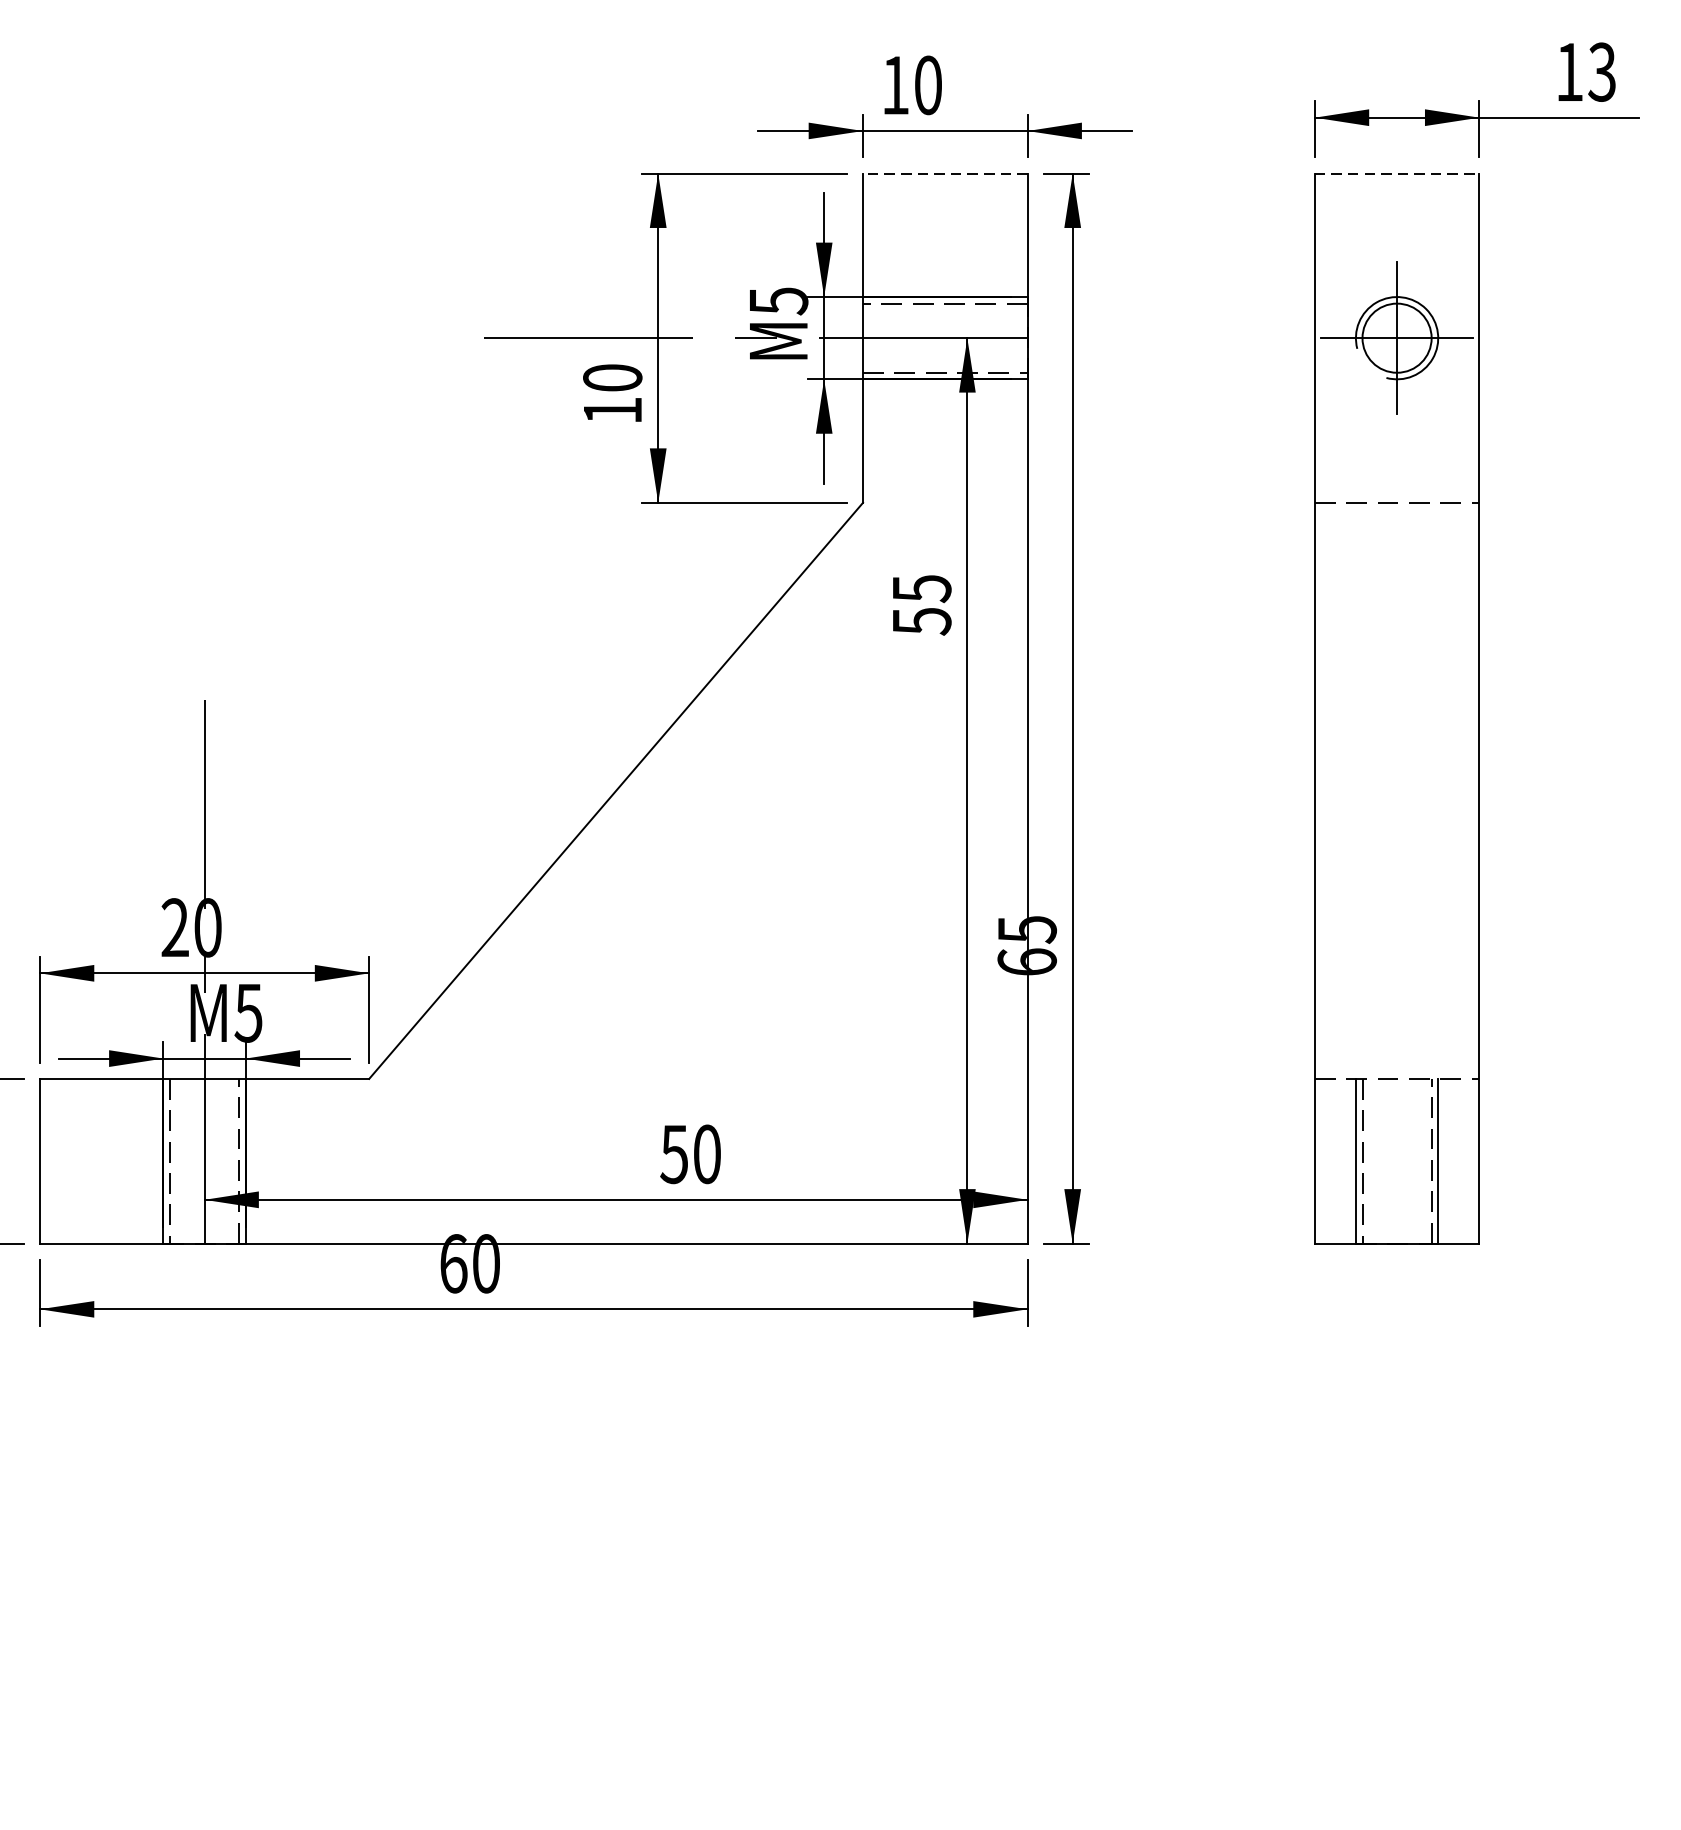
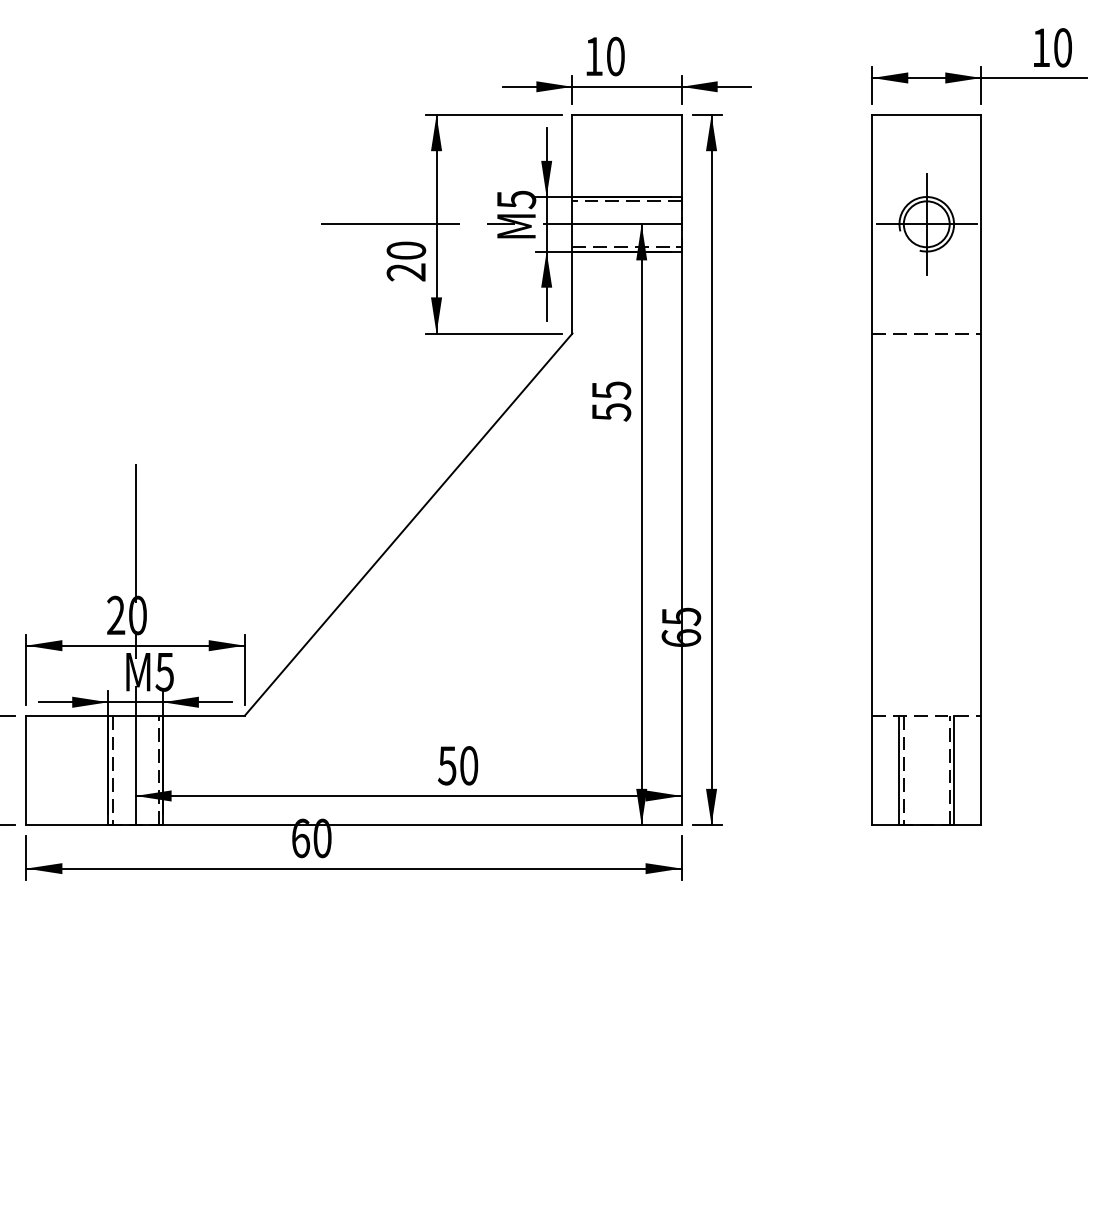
text: (1601, 71) -> (1062, 47), 13 -> 10
line: (946, 174) -> (627, 115), dashed -> solid
line: (1396, 174) -> (926, 115), dashed -> solid
text: (611, 410) -> (405, 272), 10 -> 20

